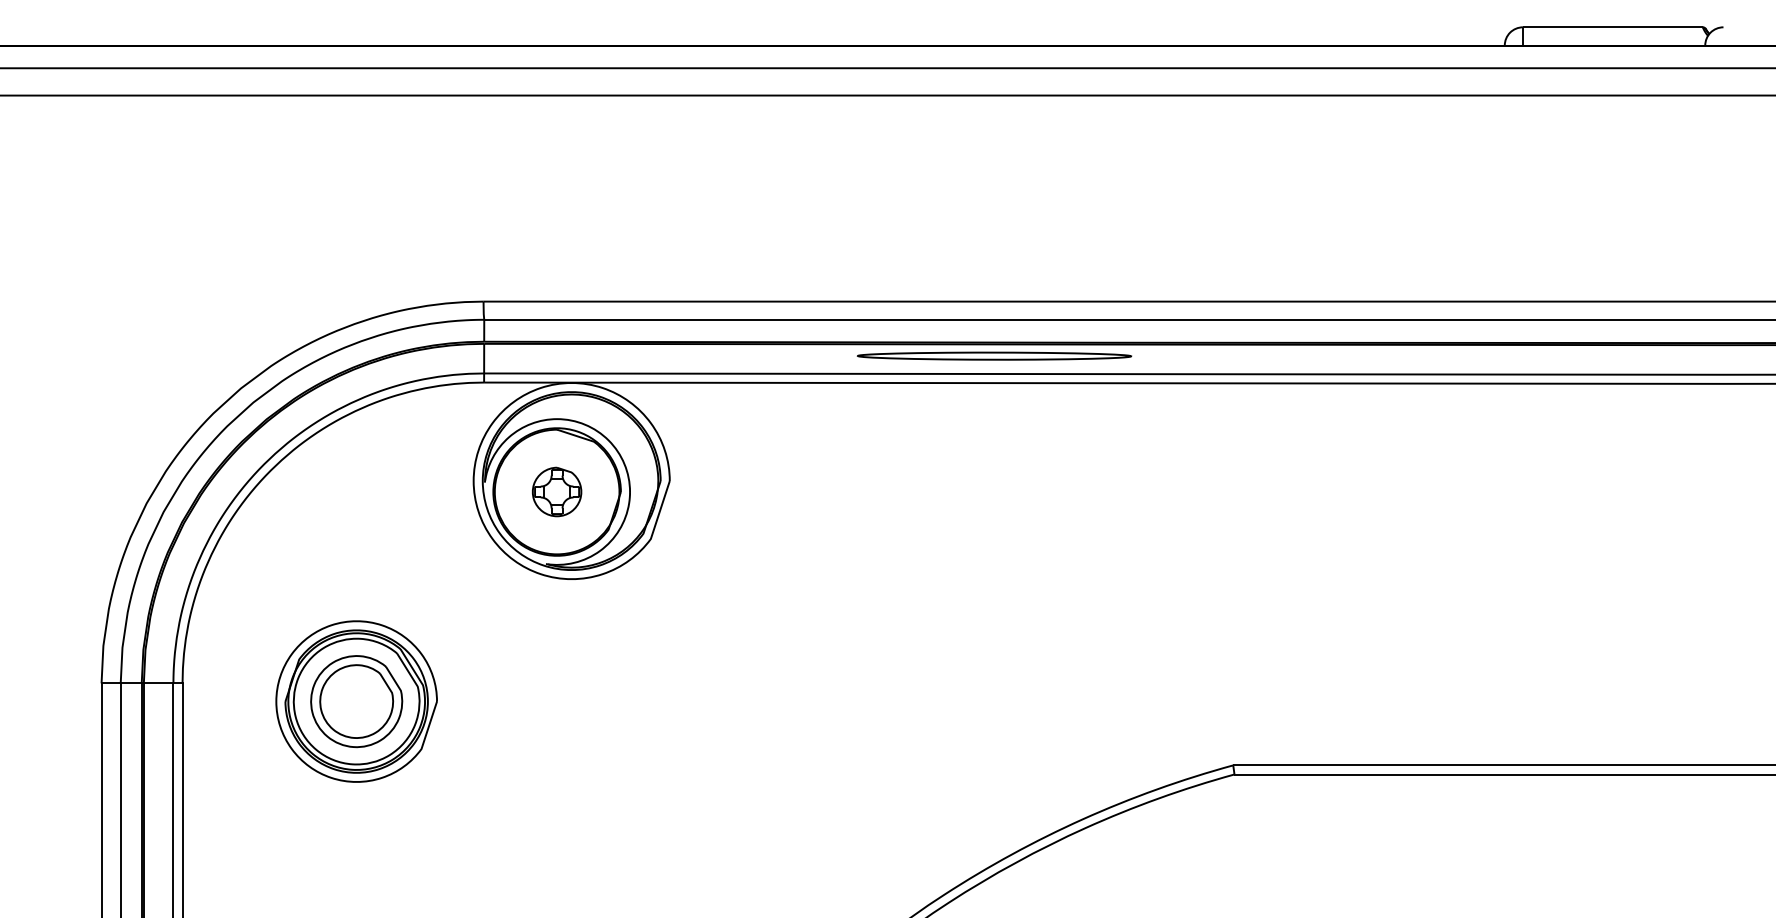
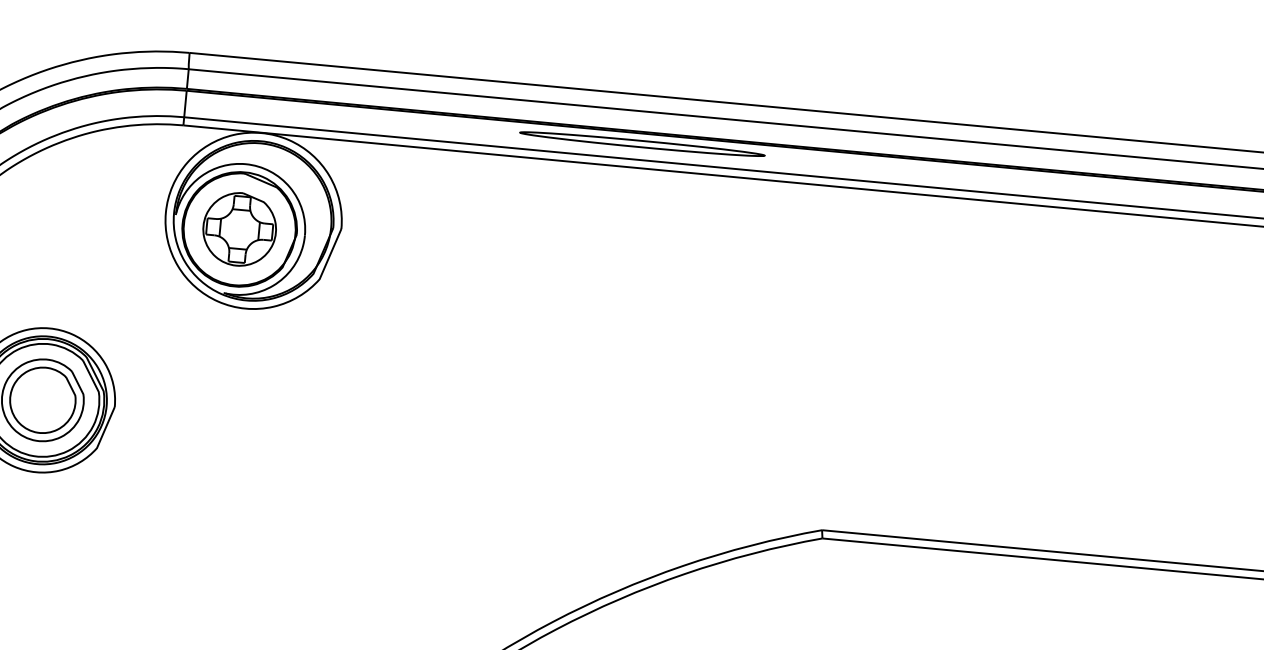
part: (556, 491) -> (239, 228), size x1.67

